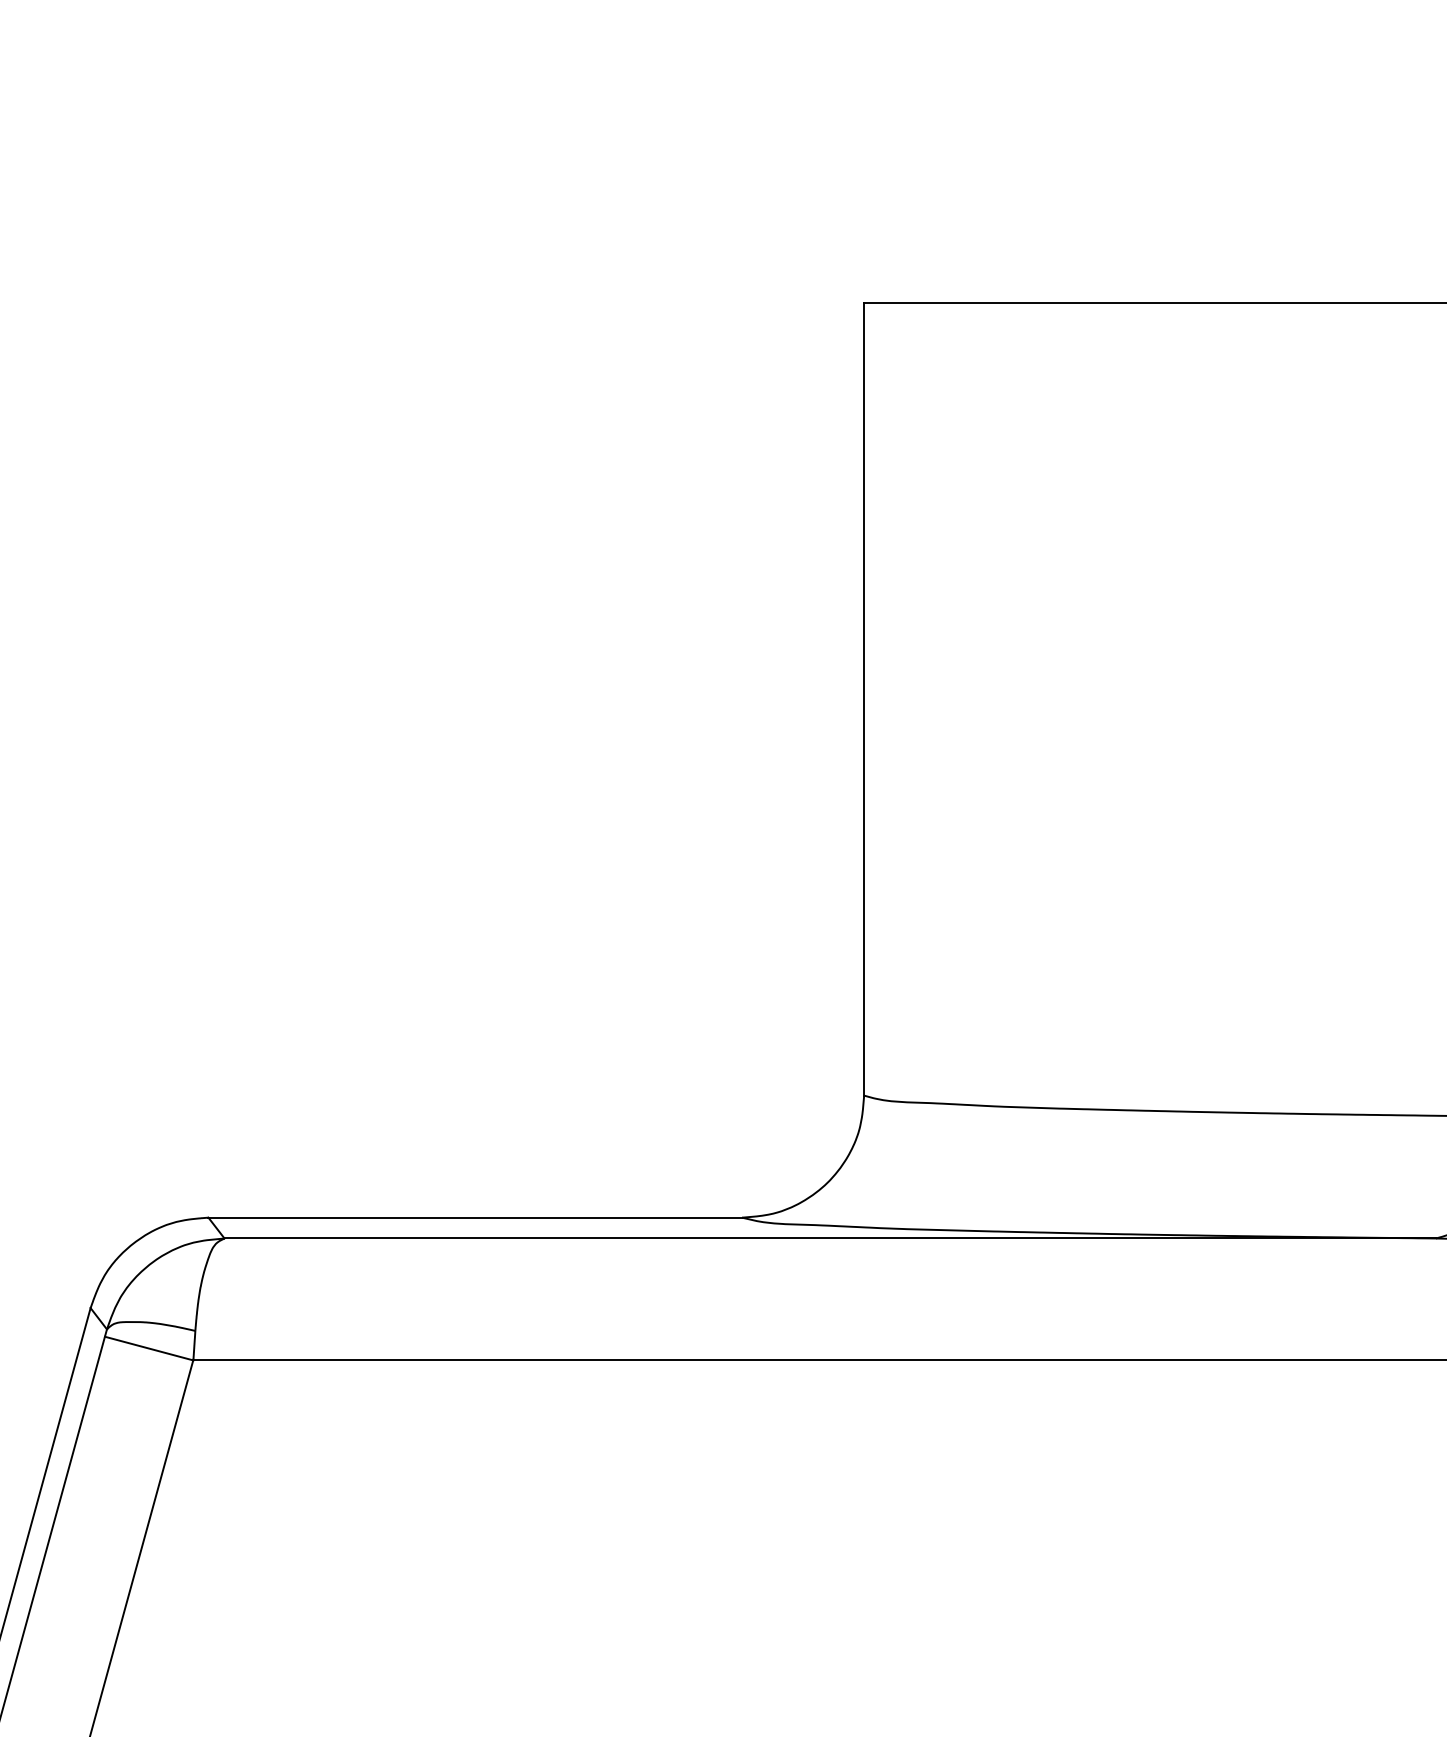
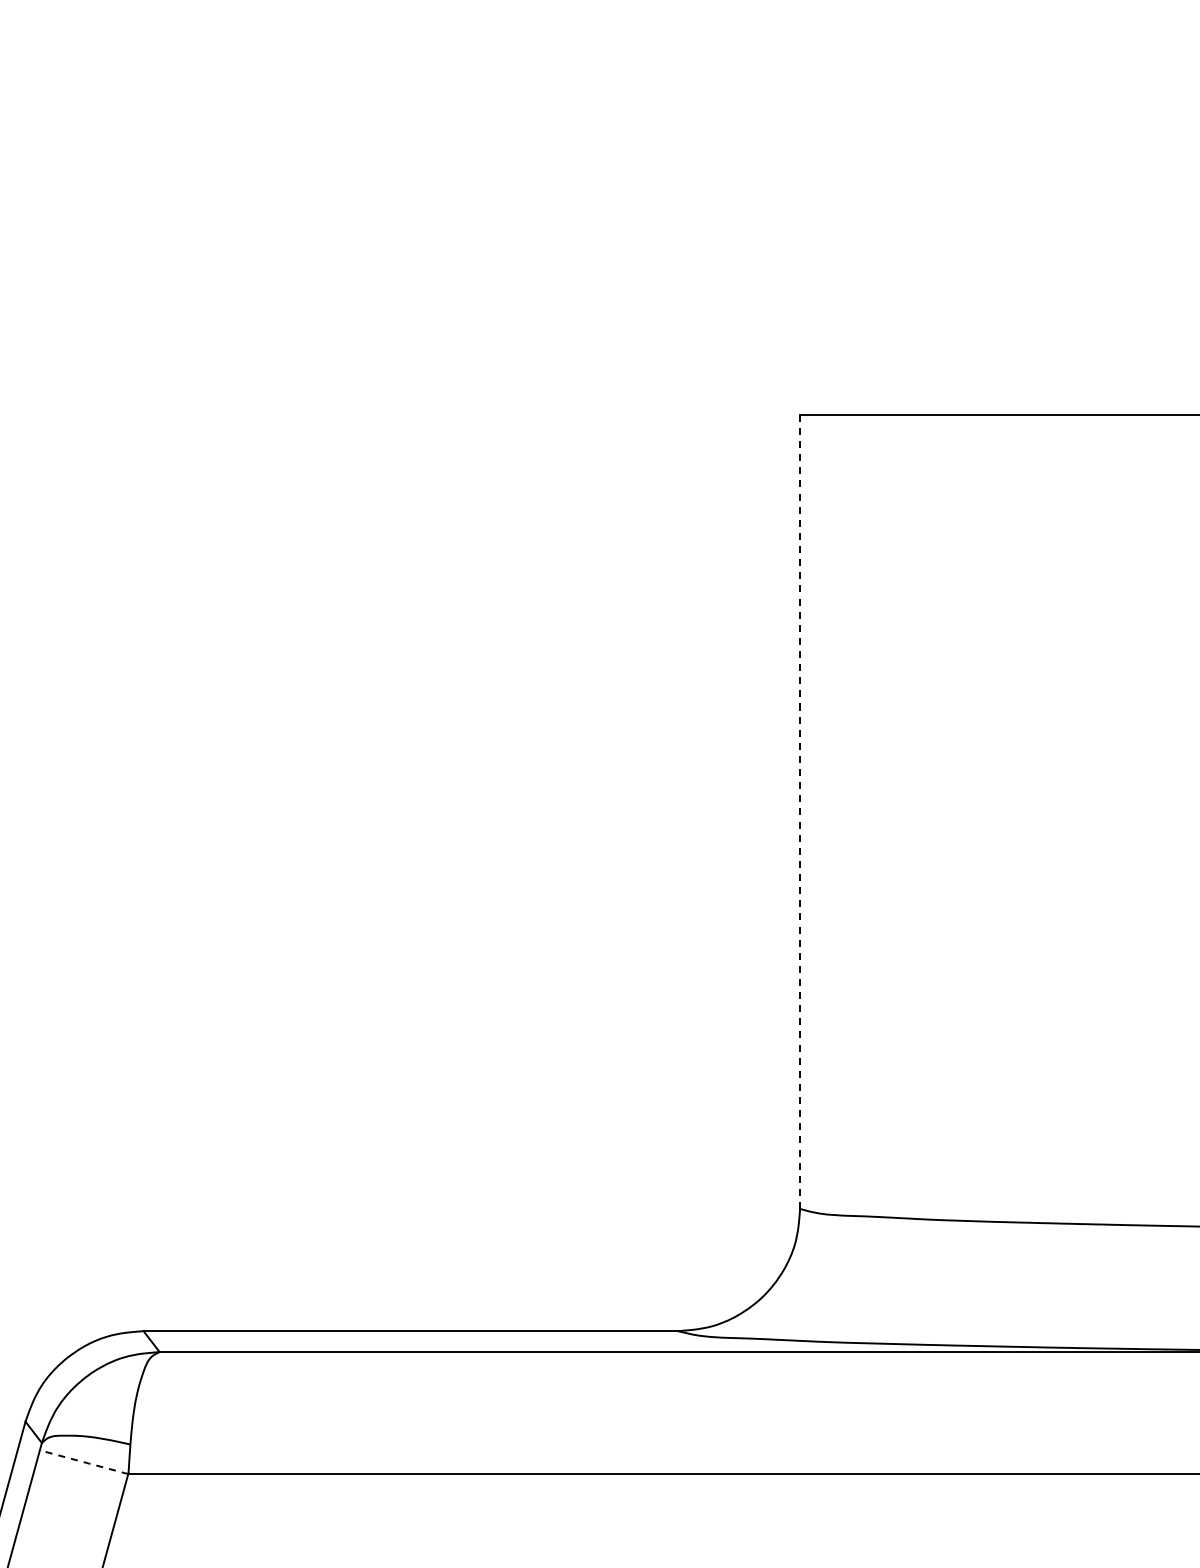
line: (864, 699) -> (800, 812), solid -> dashed
line: (149, 1348) -> (84, 1462), solid -> dashed

